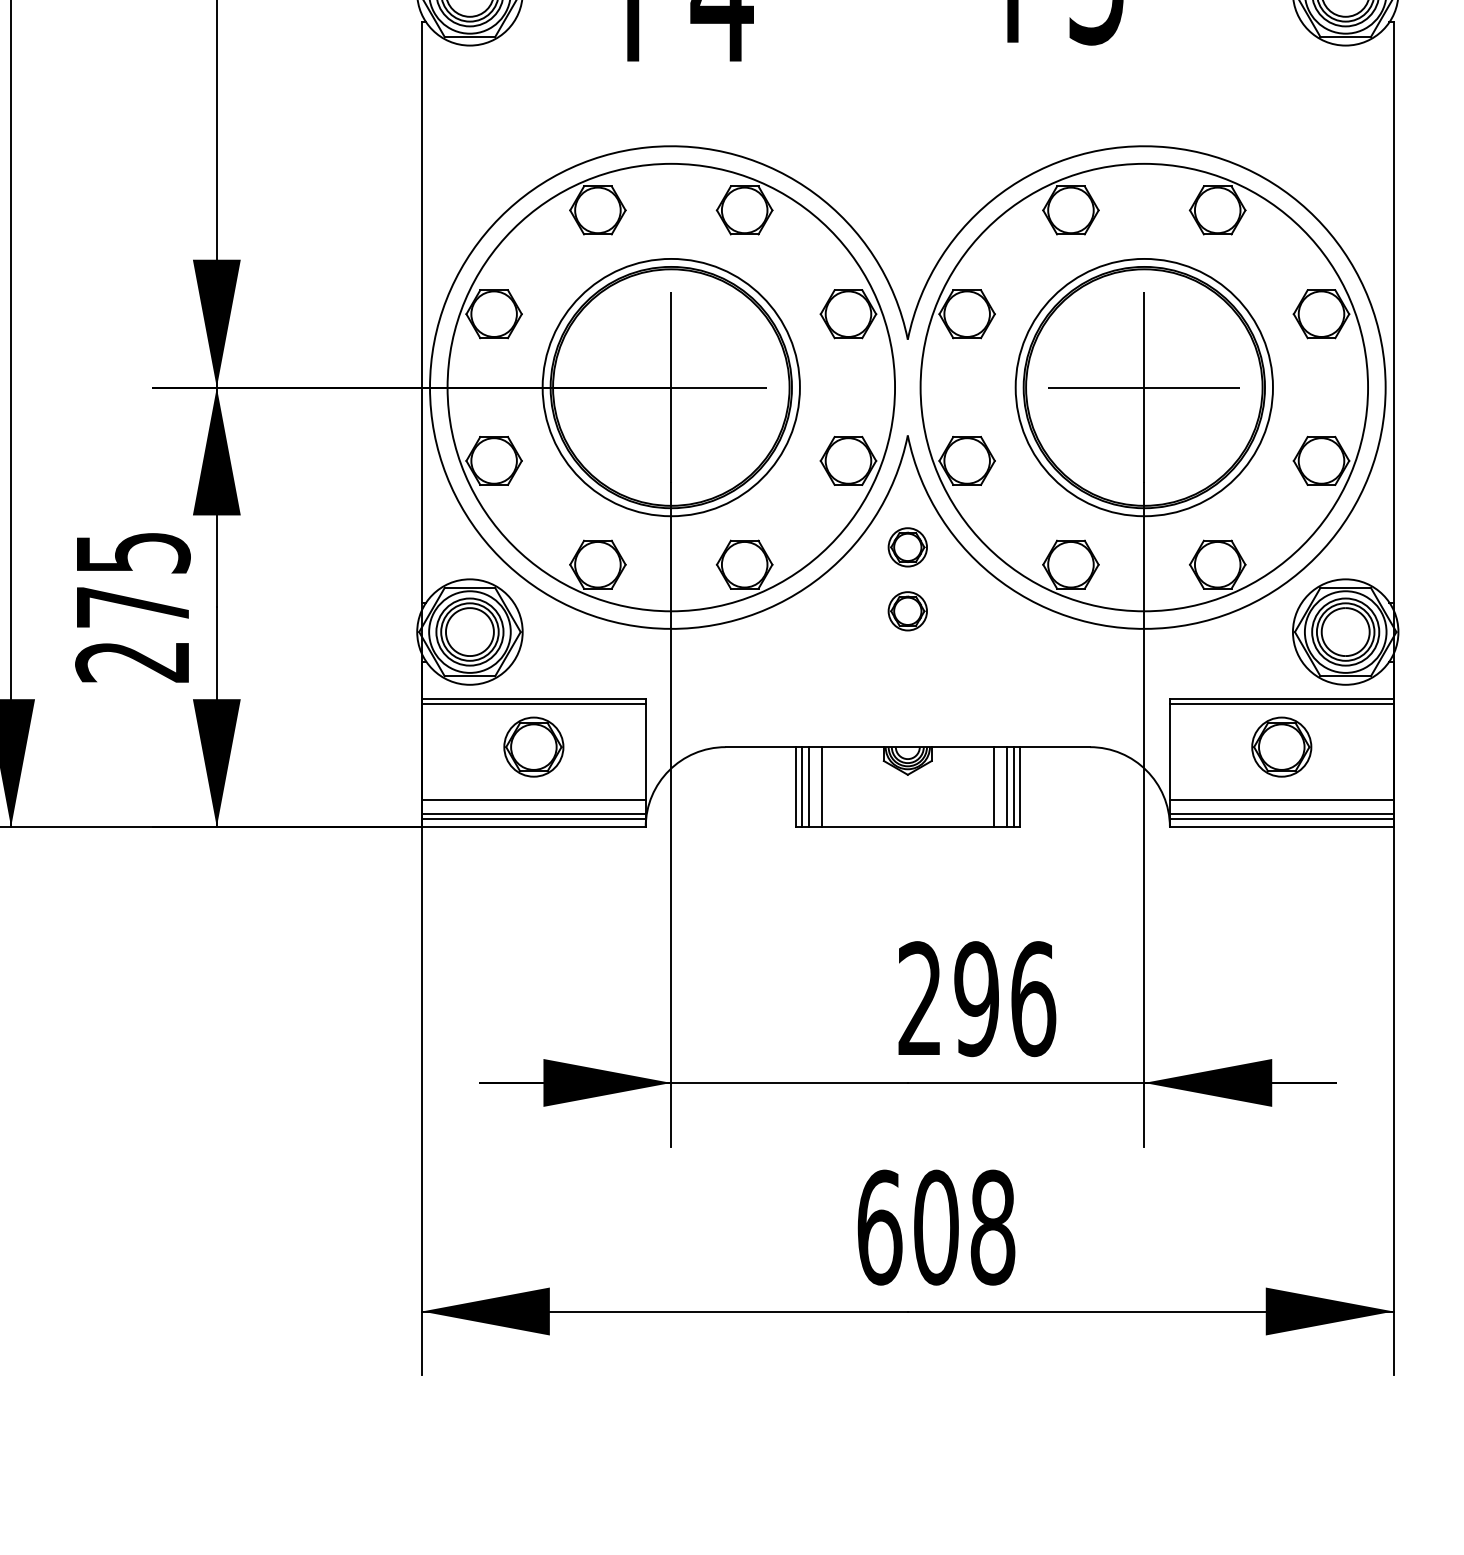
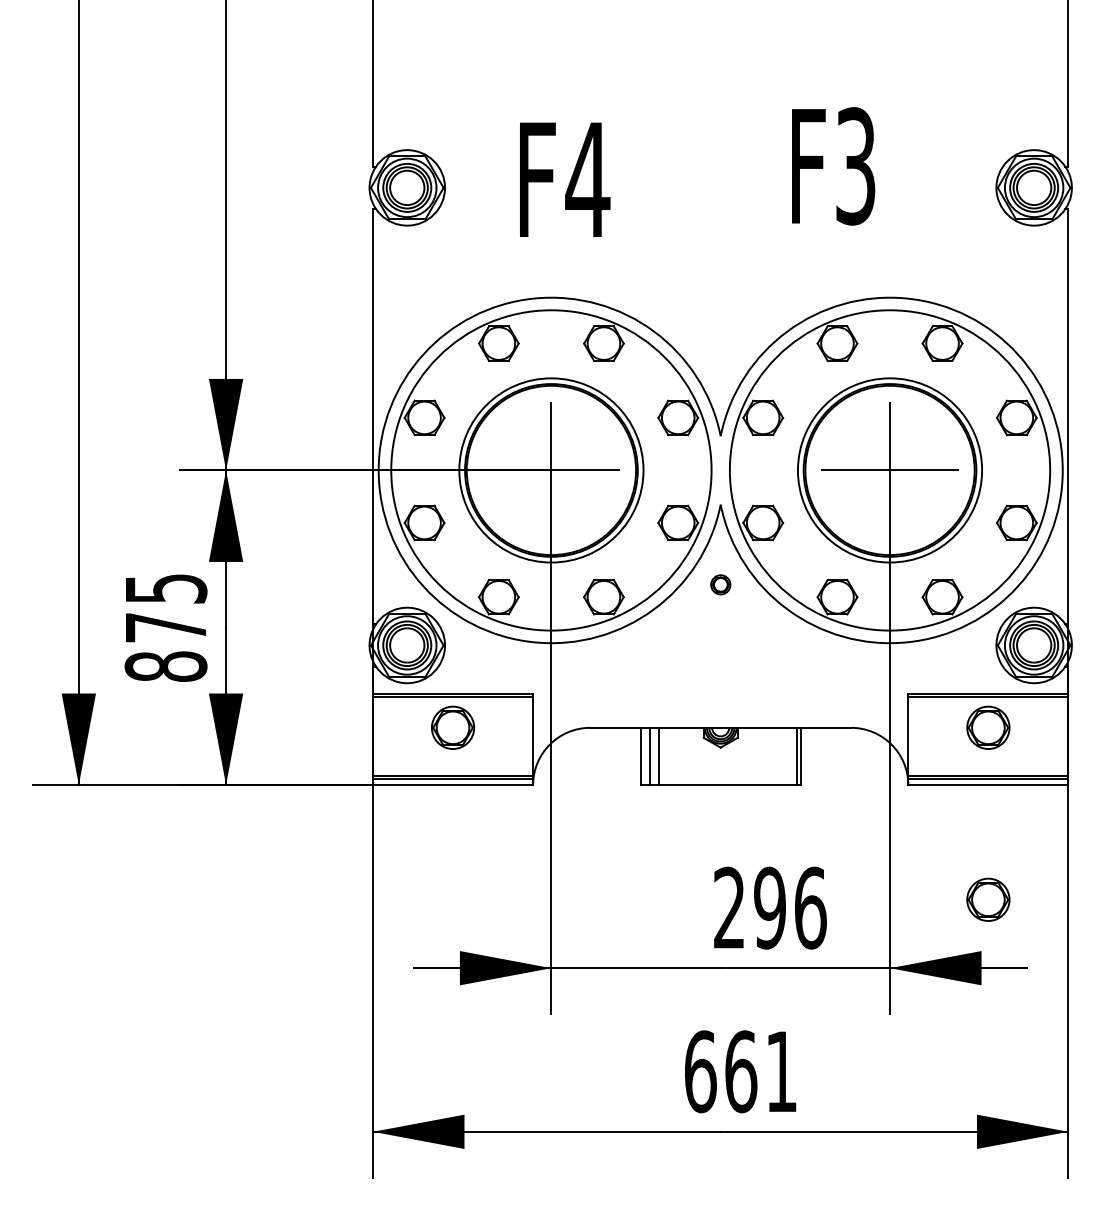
part: (907, 546) -> (720, 584), size x0.7
part: (907, 611) -> (720, 630), removed
text: (132, 661) -> (165, 666), 275 -> 875
line: (801, 787) -> (644, 756), removed
line: (994, 787) -> (782, 756), removed
line: (1006, 787) -> (791, 756), removed
line: (533, 799) -> (452, 765), removed
line: (1281, 799) -> (988, 765), removed
part: (1281, 986) -> (988, 899), added
text: (964, 1227) -> (761, 1071), 608 -> 661

